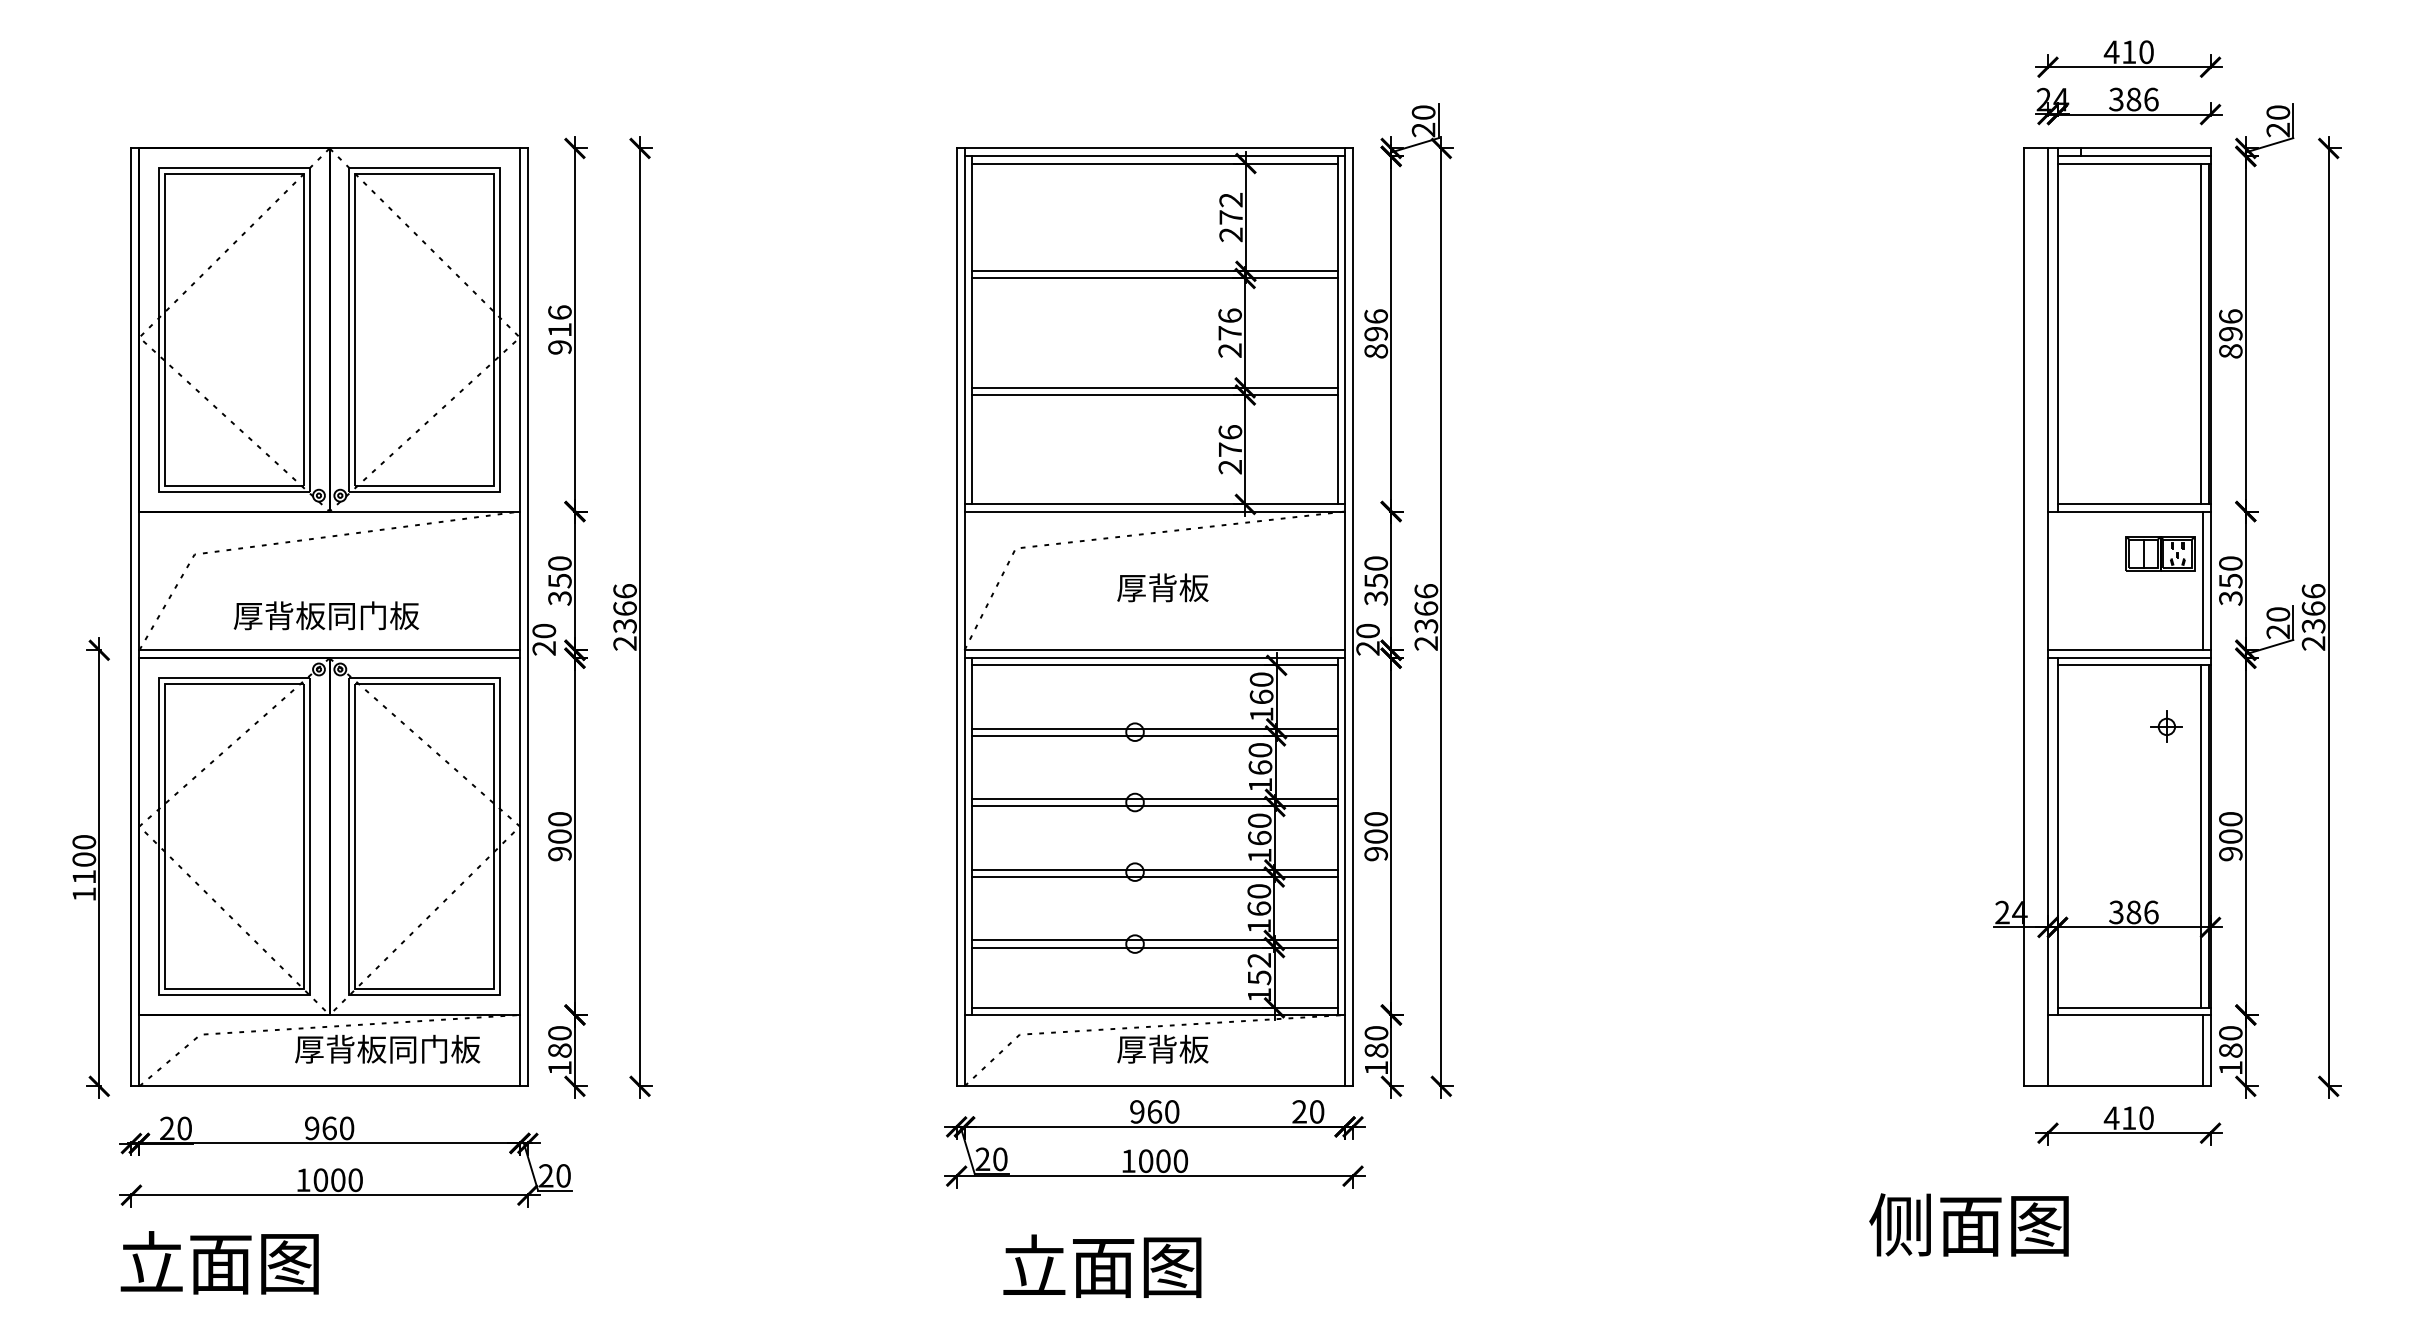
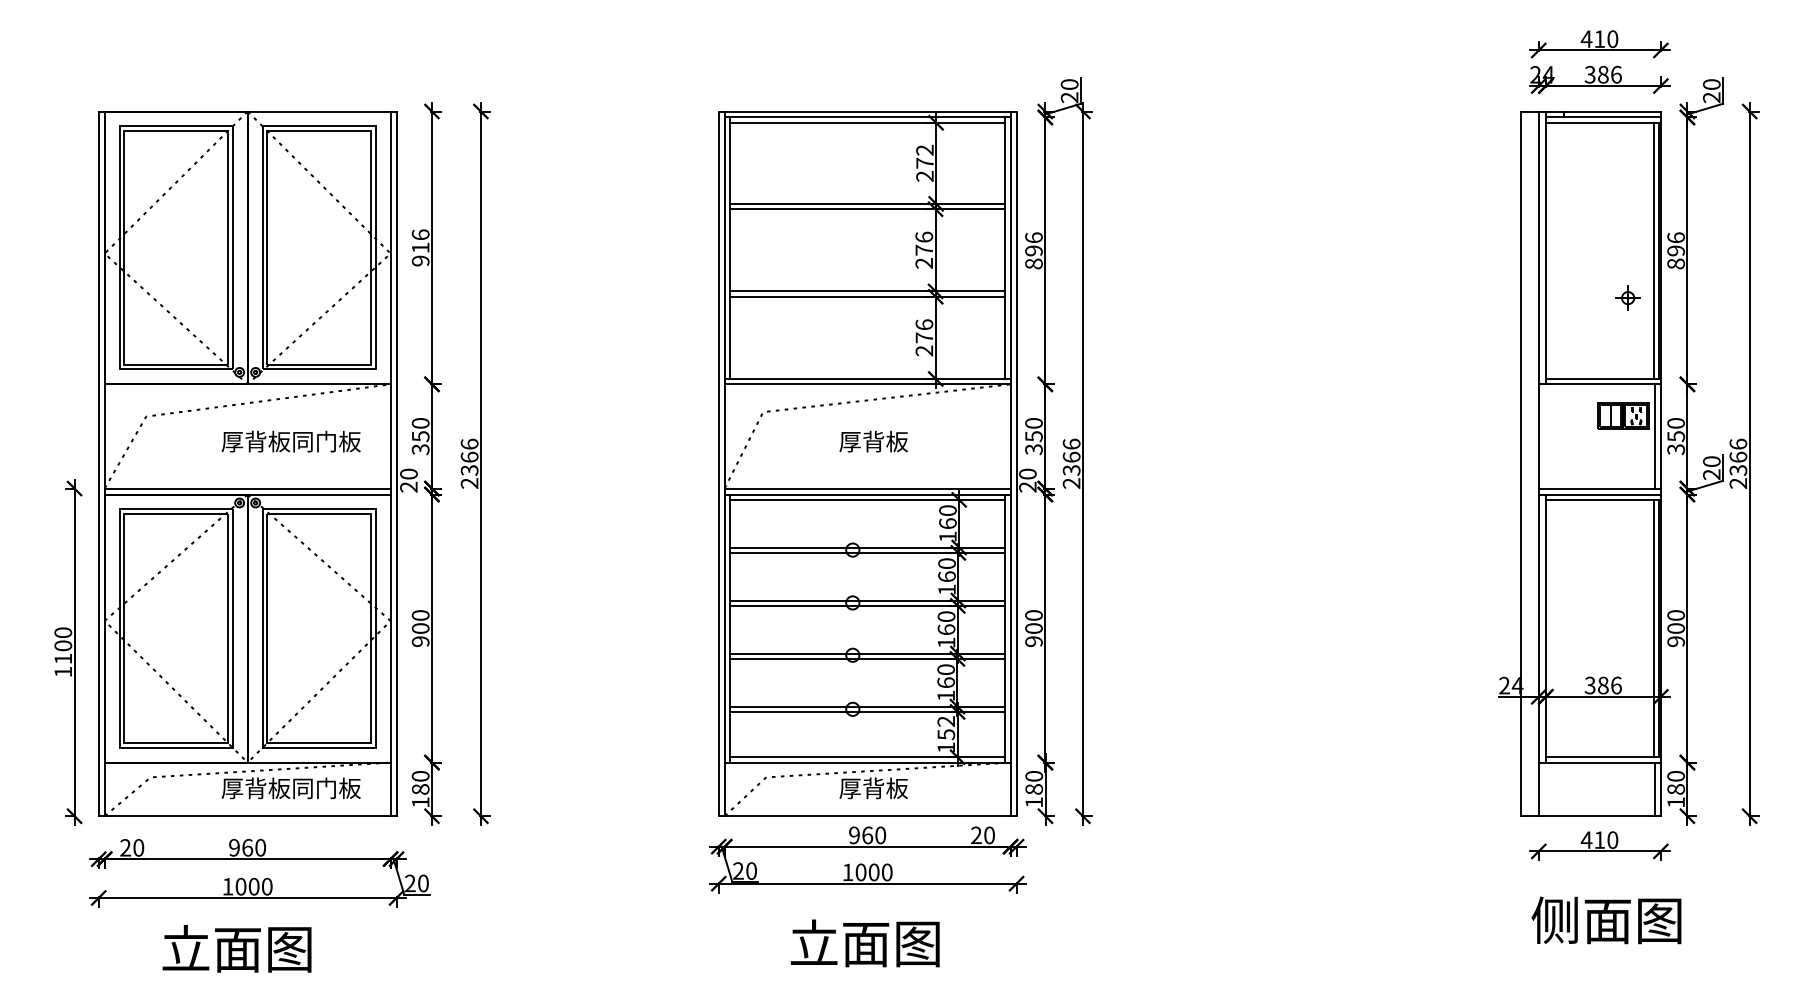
text: (325, 615) -> (290, 441), moved
part: (2166, 726) -> (1627, 297), moved
text: (1969, 1225) -> (1606, 920), moved
text: (218, 1262) -> (236, 948), moved
text: (1102, 1266) -> (865, 943), moved

